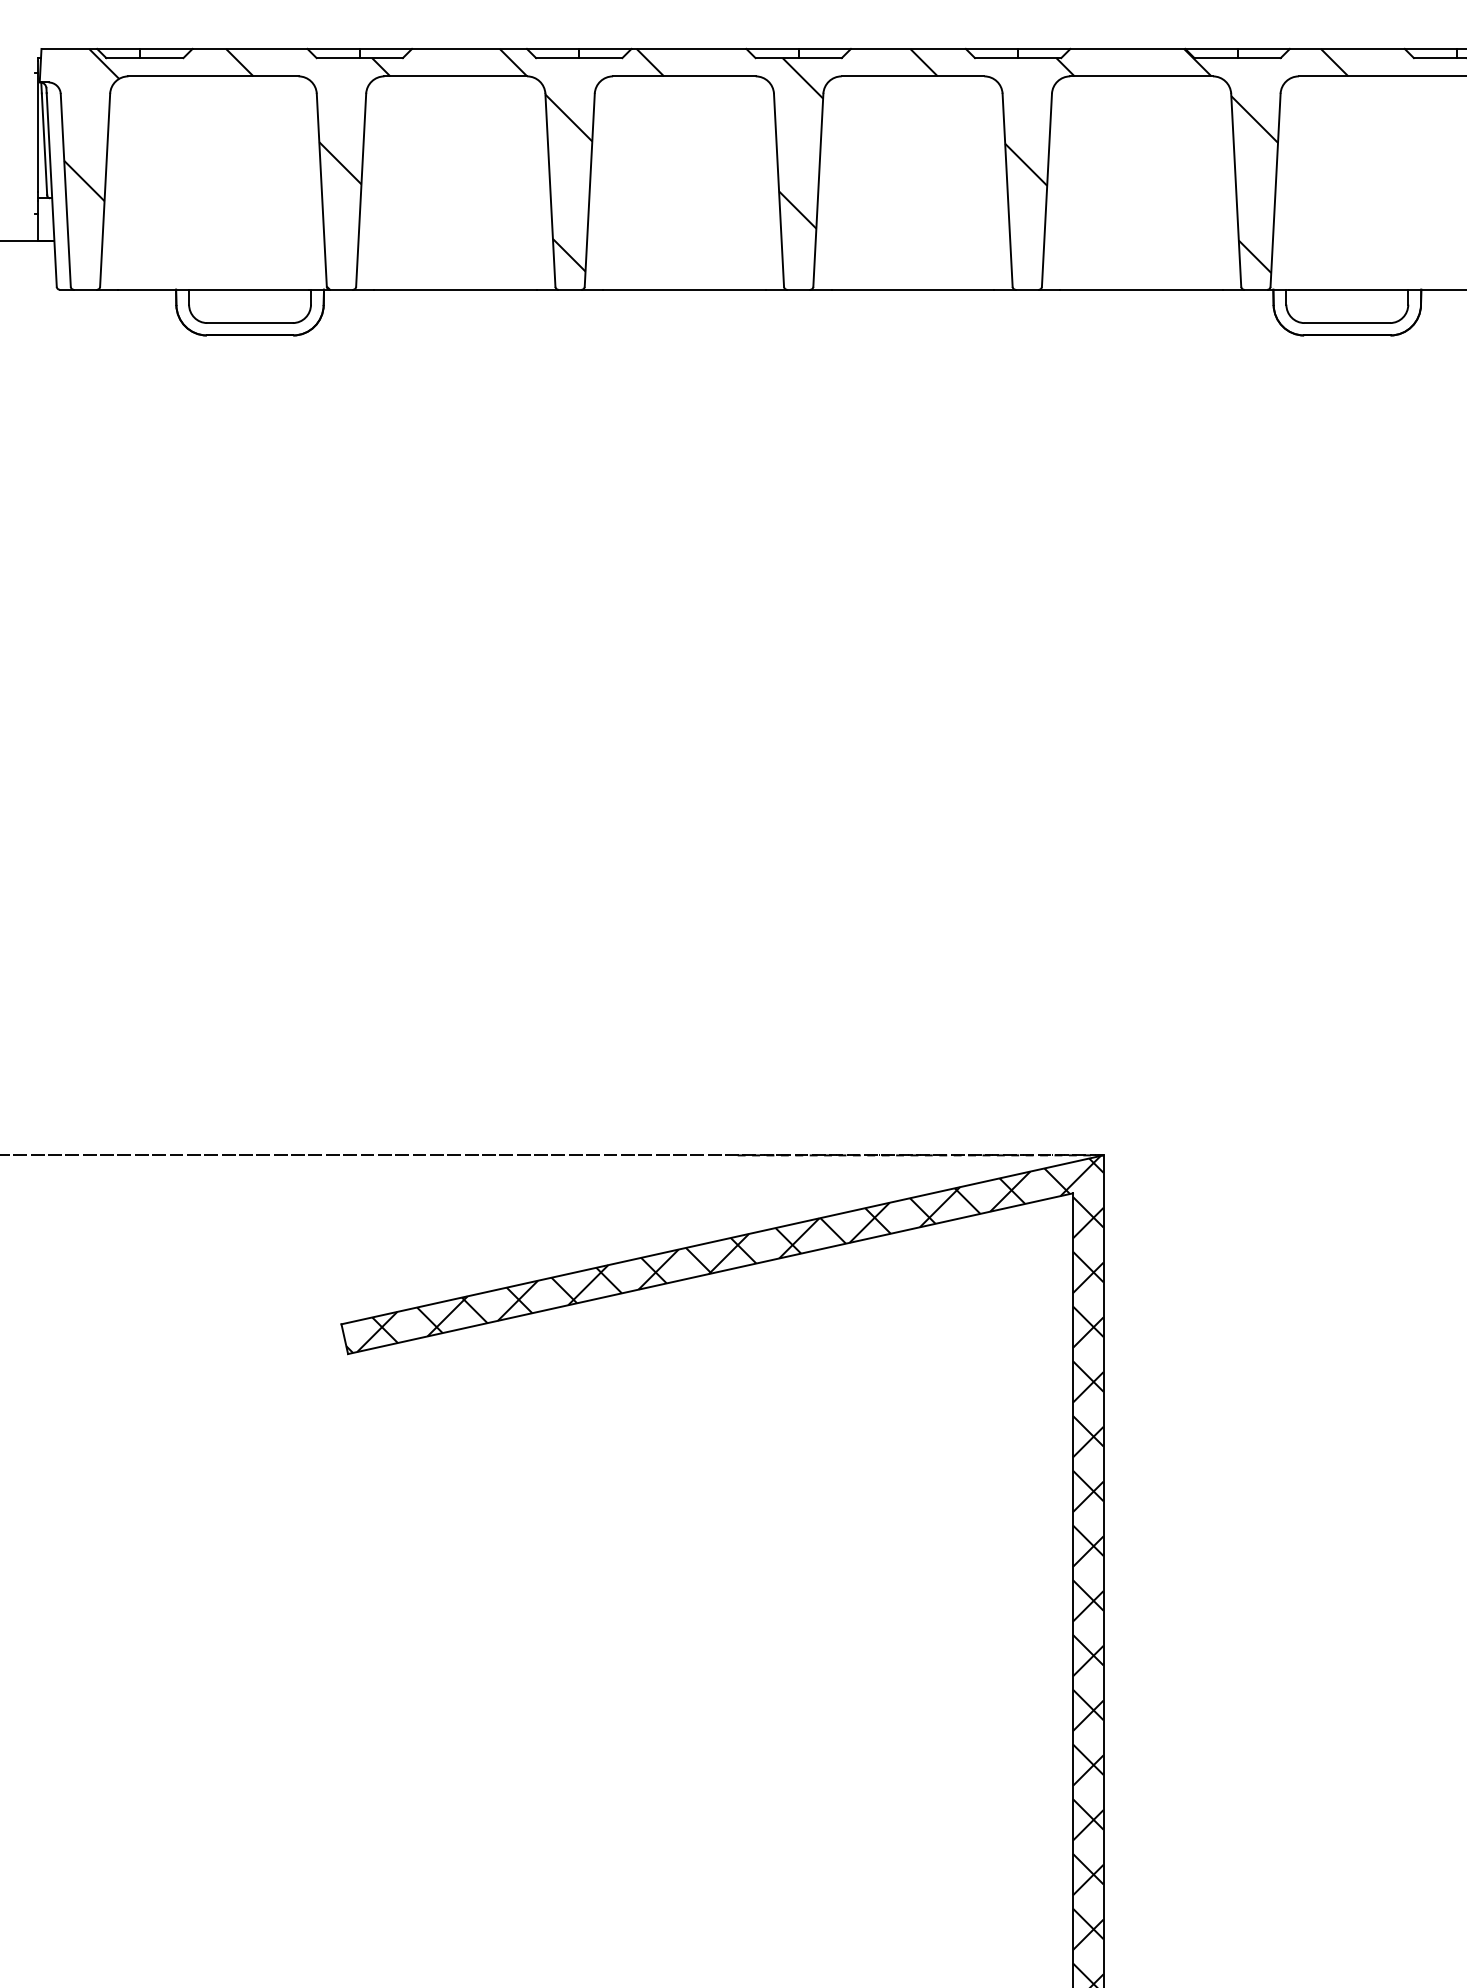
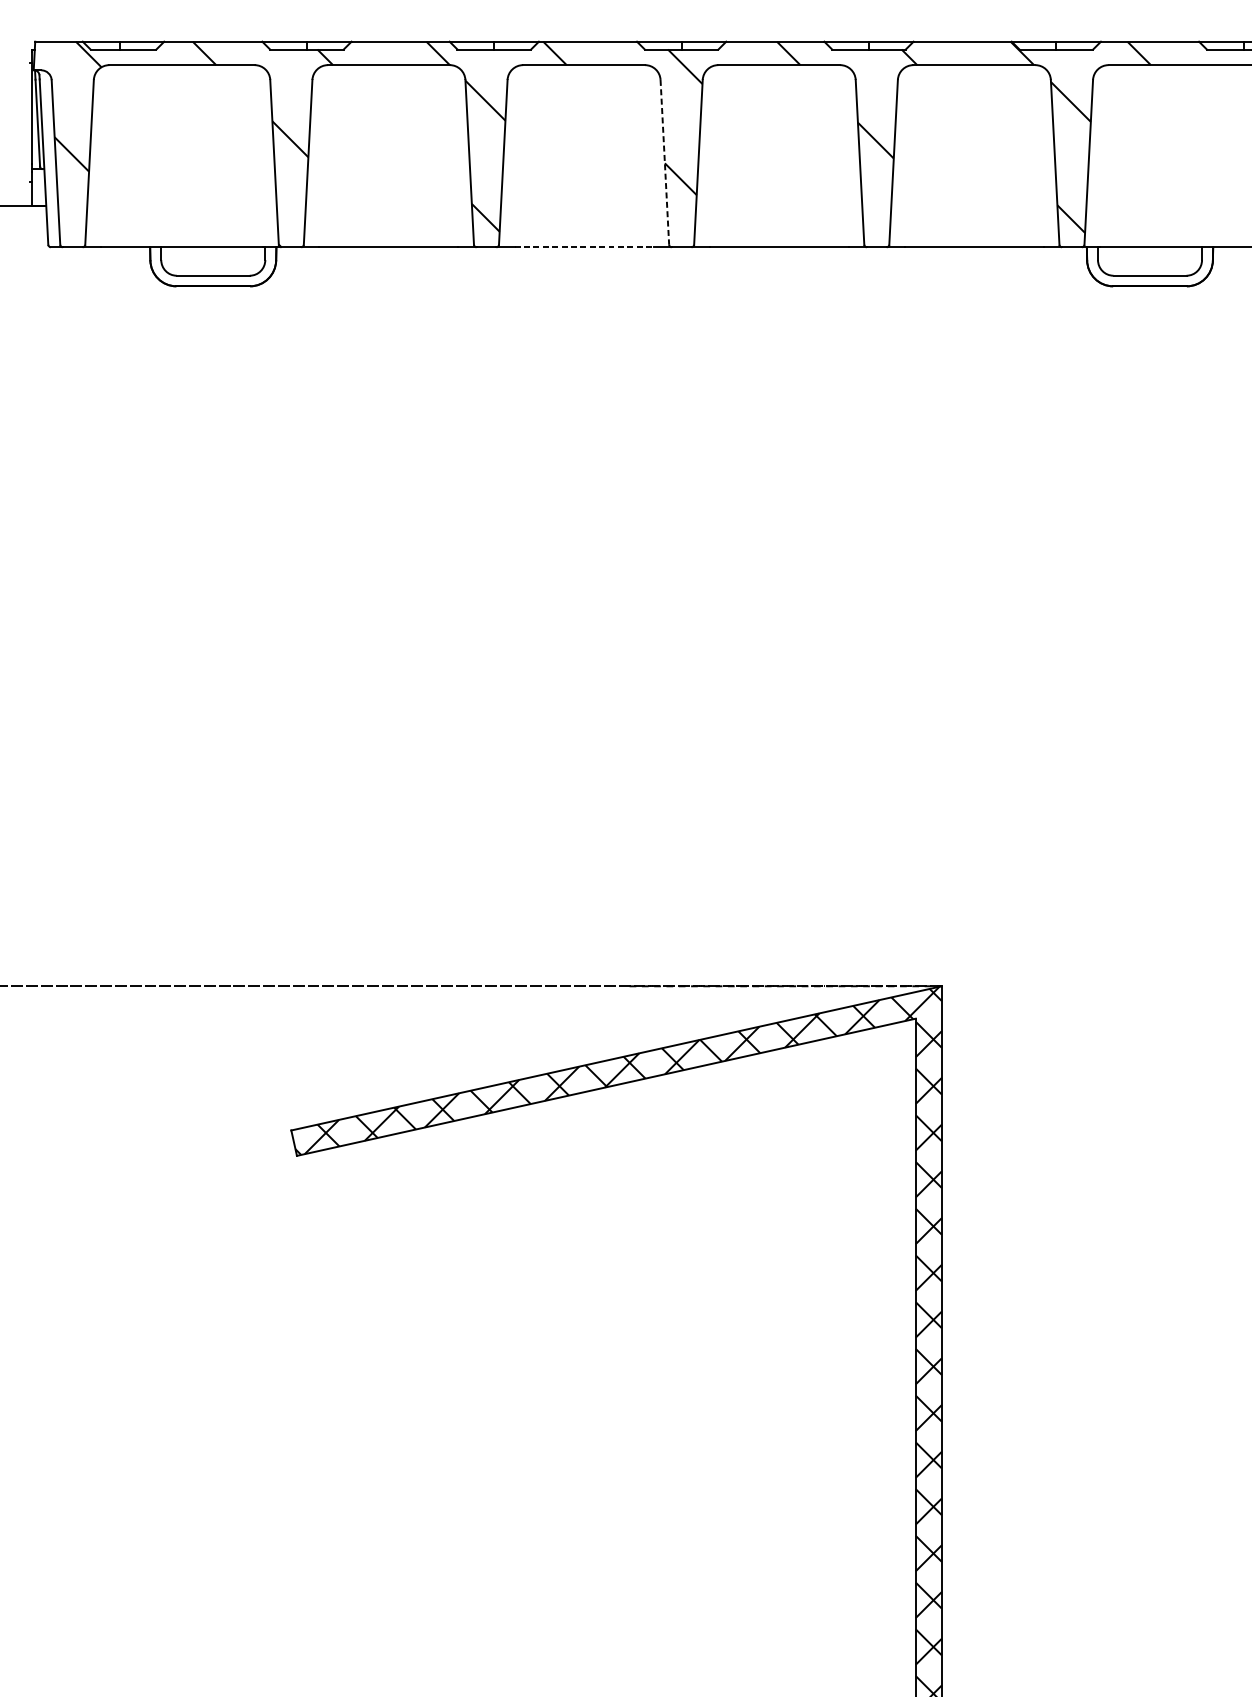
line: (779, 190) -> (665, 162), solid -> dashed
line: (684, 289) -> (584, 247), solid -> dashed

